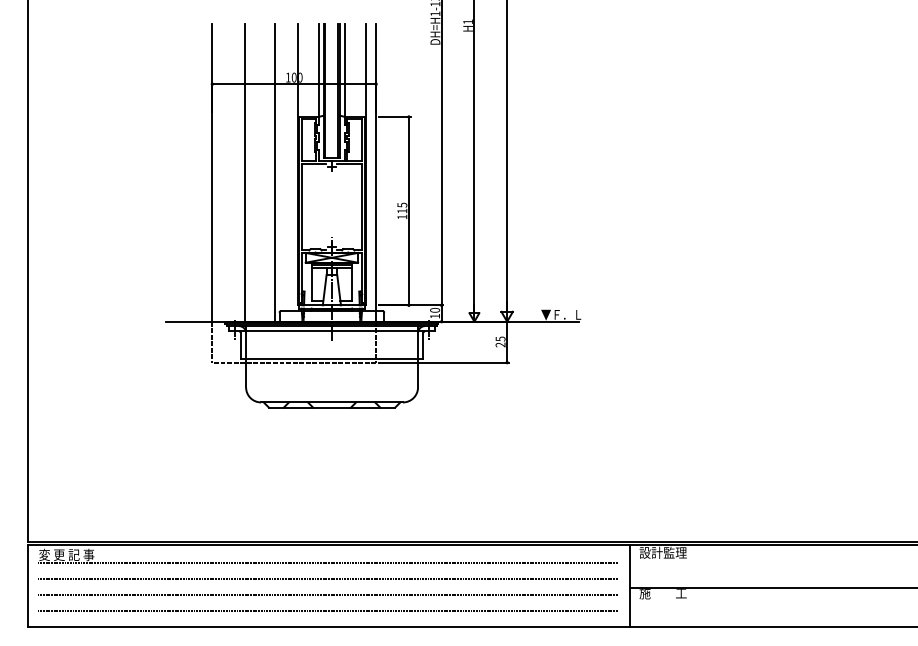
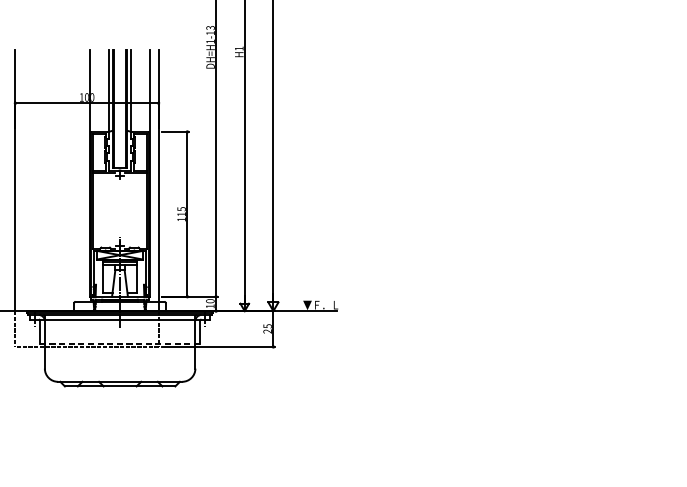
line: (245, 172) -> (44, 180), removed
line: (274, 172) -> (69, 180), removed
line: (331, 358) -> (119, 343), solid -> dashed

